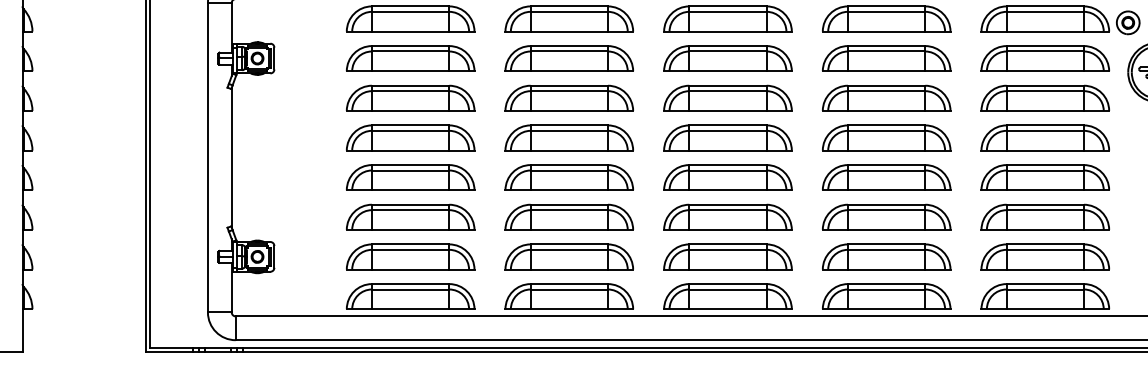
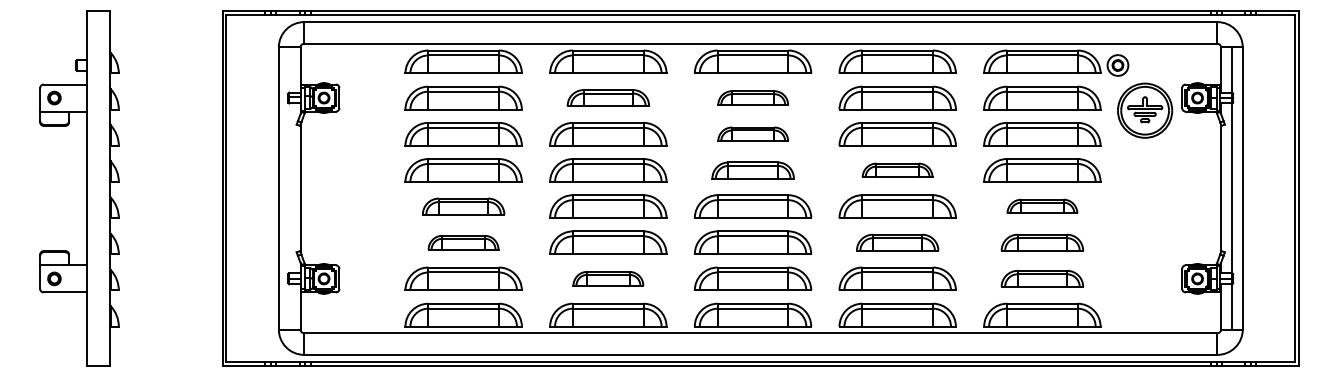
part: (569, 57) -> (608, 97), size x0.7
part: (728, 57) -> (753, 97), size x0.6
part: (728, 98) -> (753, 134), size x0.6
part: (728, 137) -> (753, 170), size x0.7
part: (886, 137) -> (897, 170), size x0.6
part: (410, 177) -> (463, 206), size x0.7
part: (1045, 177) -> (1042, 206), size x0.6
part: (410, 216) -> (463, 242), size x0.6
part: (886, 216) -> (897, 242), size x0.7
part: (1045, 216) -> (1042, 242), size x0.7
part: (569, 256) -> (608, 278), size x0.6
part: (1045, 256) -> (1042, 278), size x0.7

